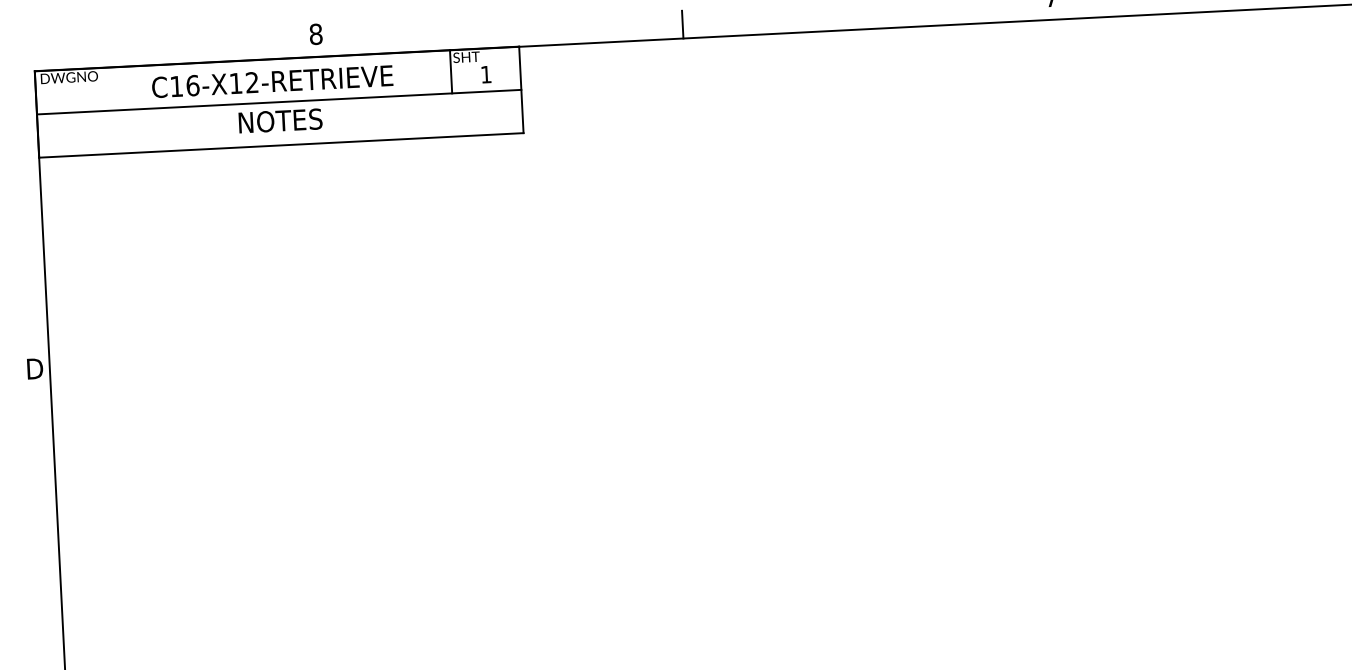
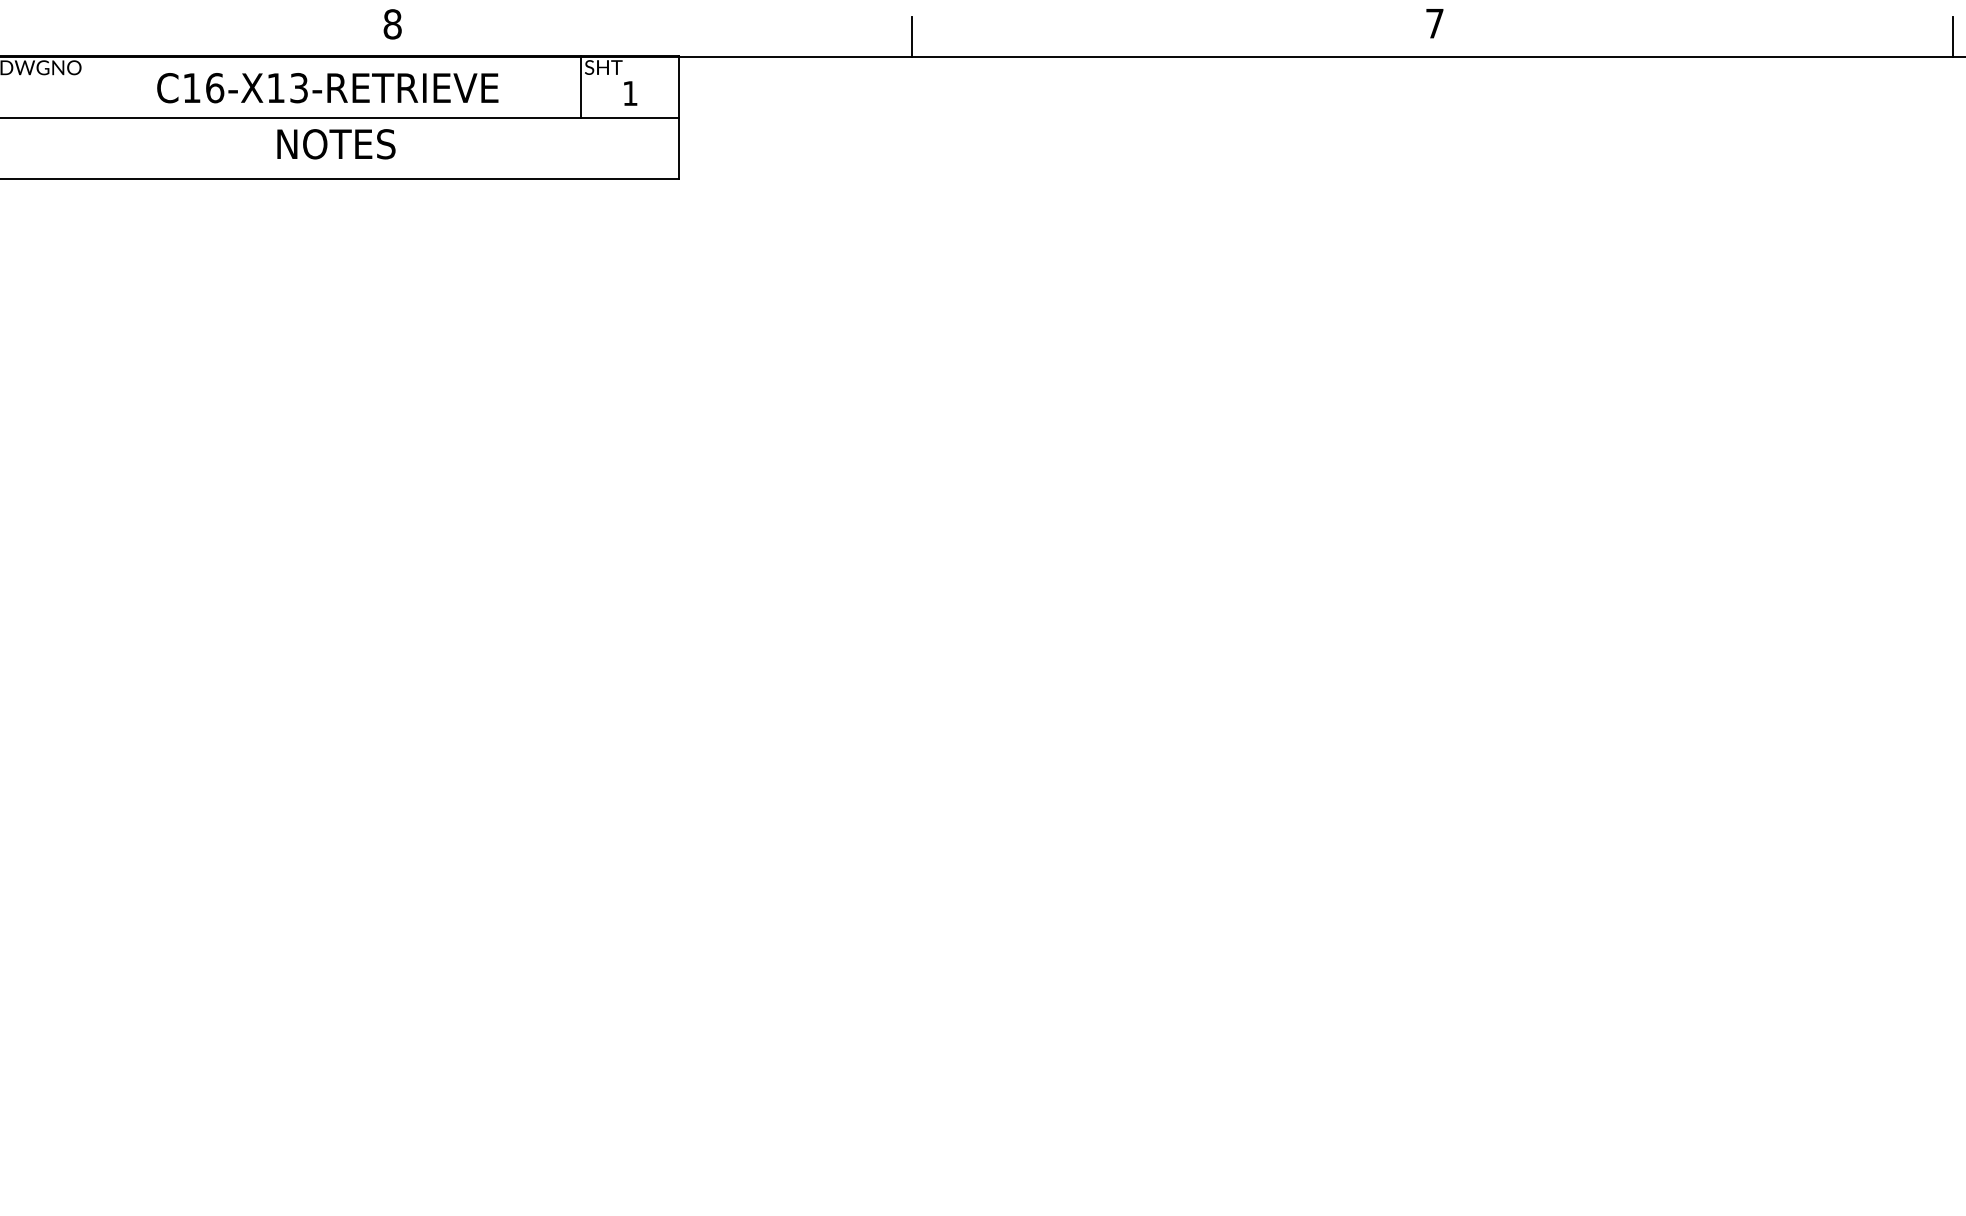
text: (251, 82) -> (298, 88), C16-X12-RETRIEVE -> C16-X13-RETRIEVE

